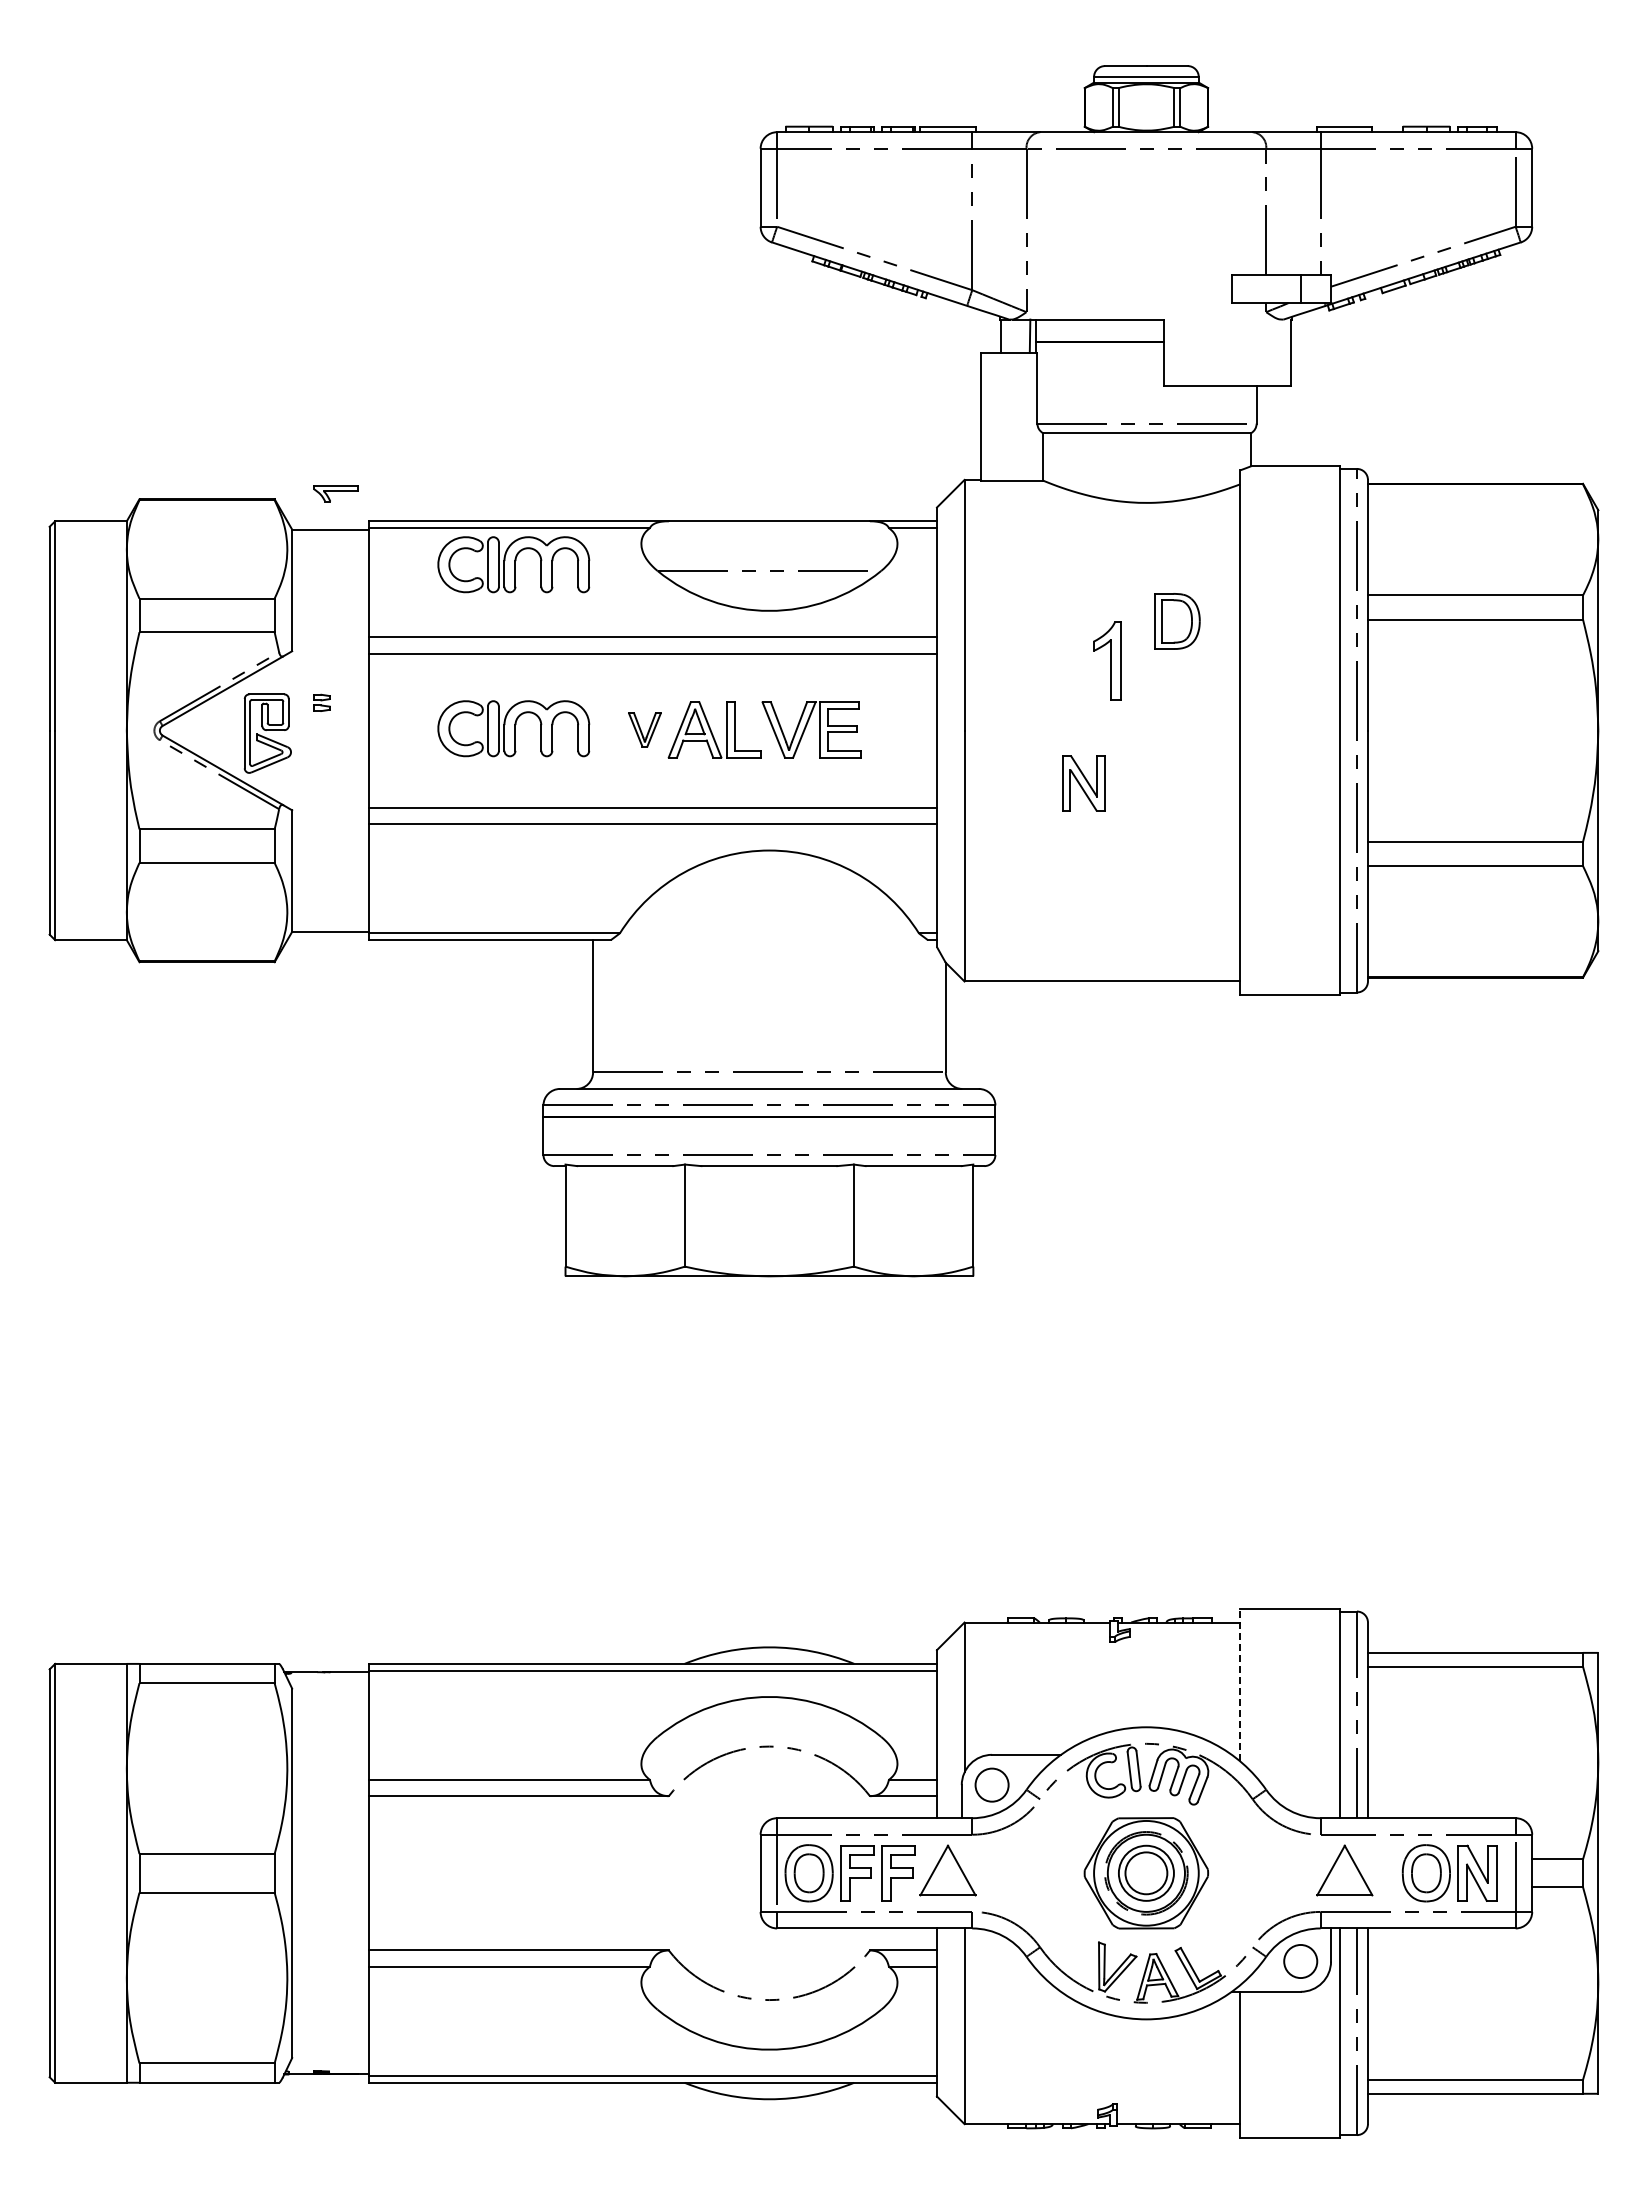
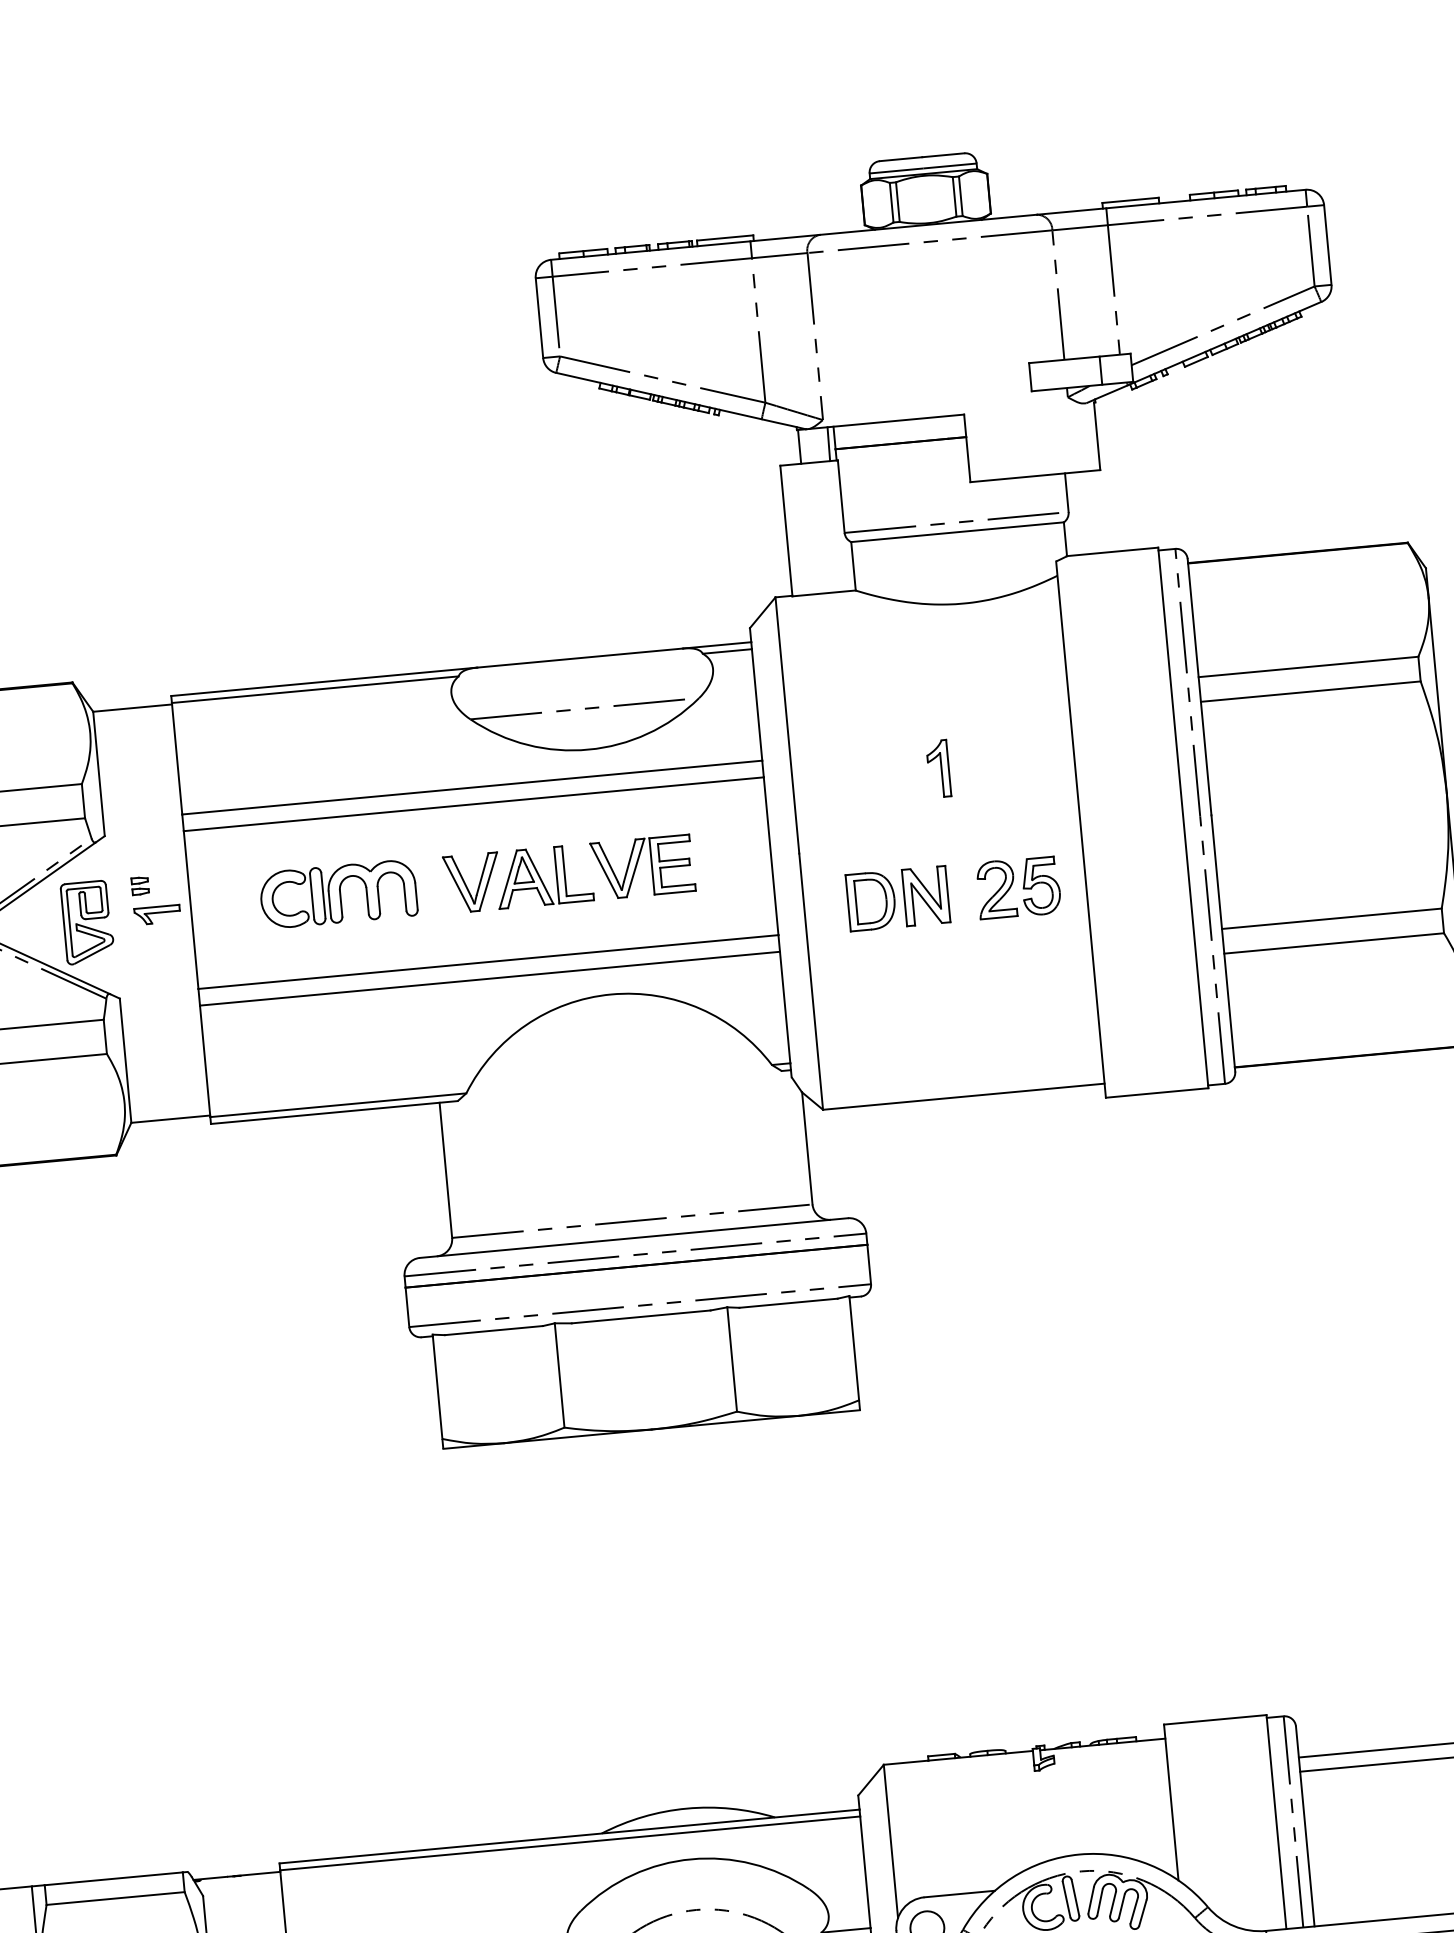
part: (335, 493) -> (156, 915), moved
part: (513, 564) -> (322, 726), removed
part: (1177, 621) -> (871, 901), moved
part: (1107, 661) -> (938, 769), size x0.71
part: (644, 729) -> (472, 882), size x1.67
part: (1173, 783) -> (1017, 887), added
line: (1240, 1684) -> (1171, 1801), dashed -> solid

